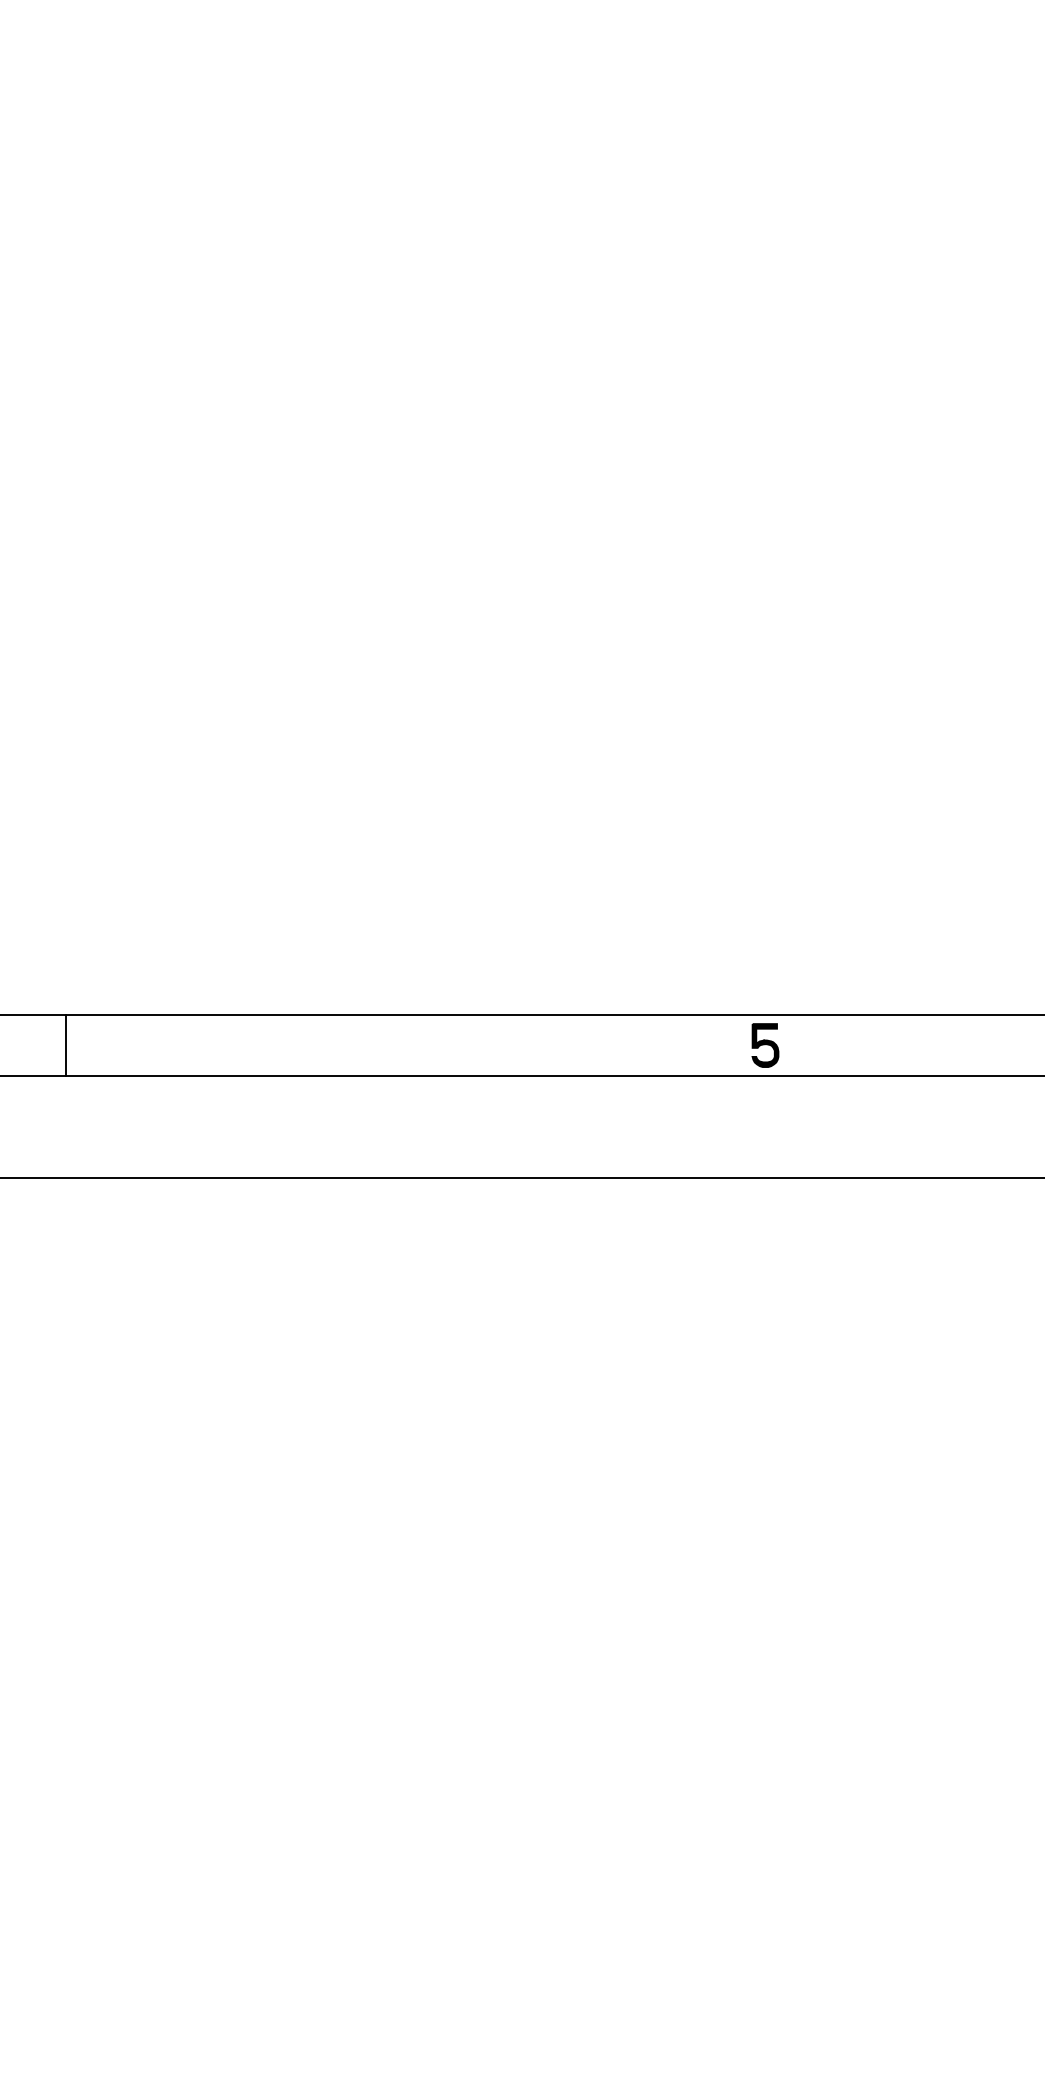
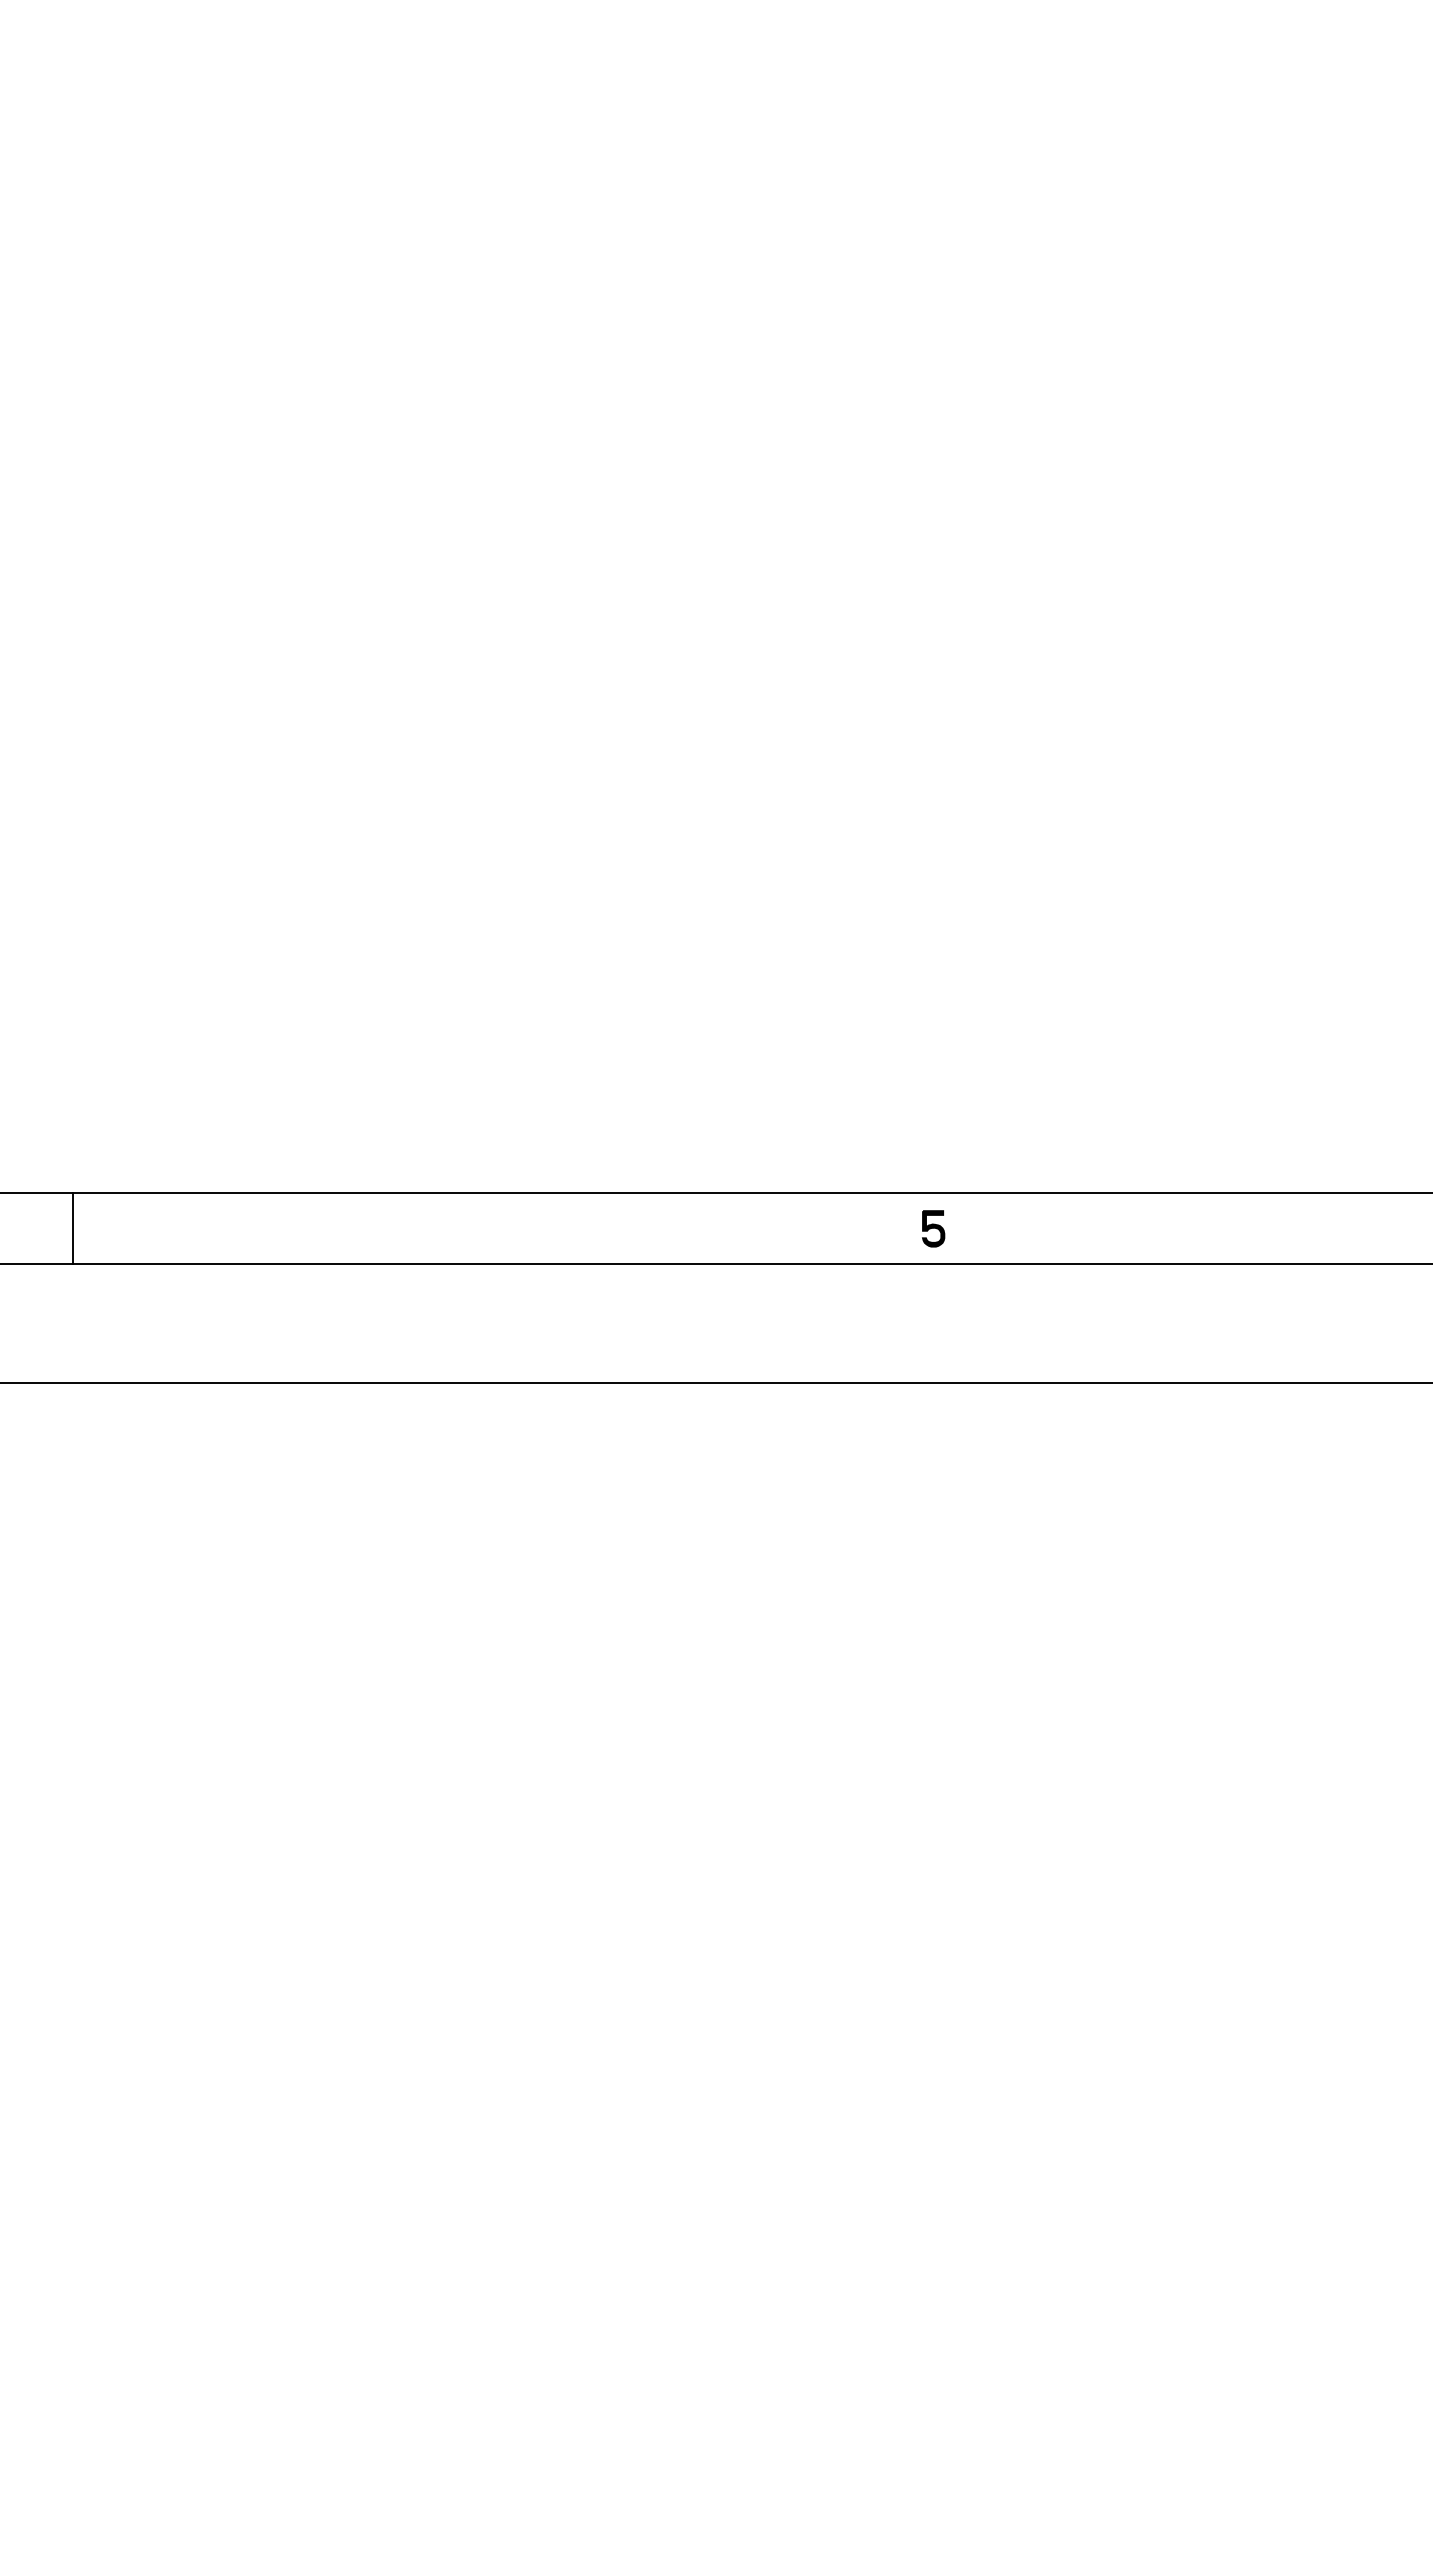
line: (65, 1045) -> (73, 1228), moved
part: (765, 1045) -> (933, 1228), size x0.71

